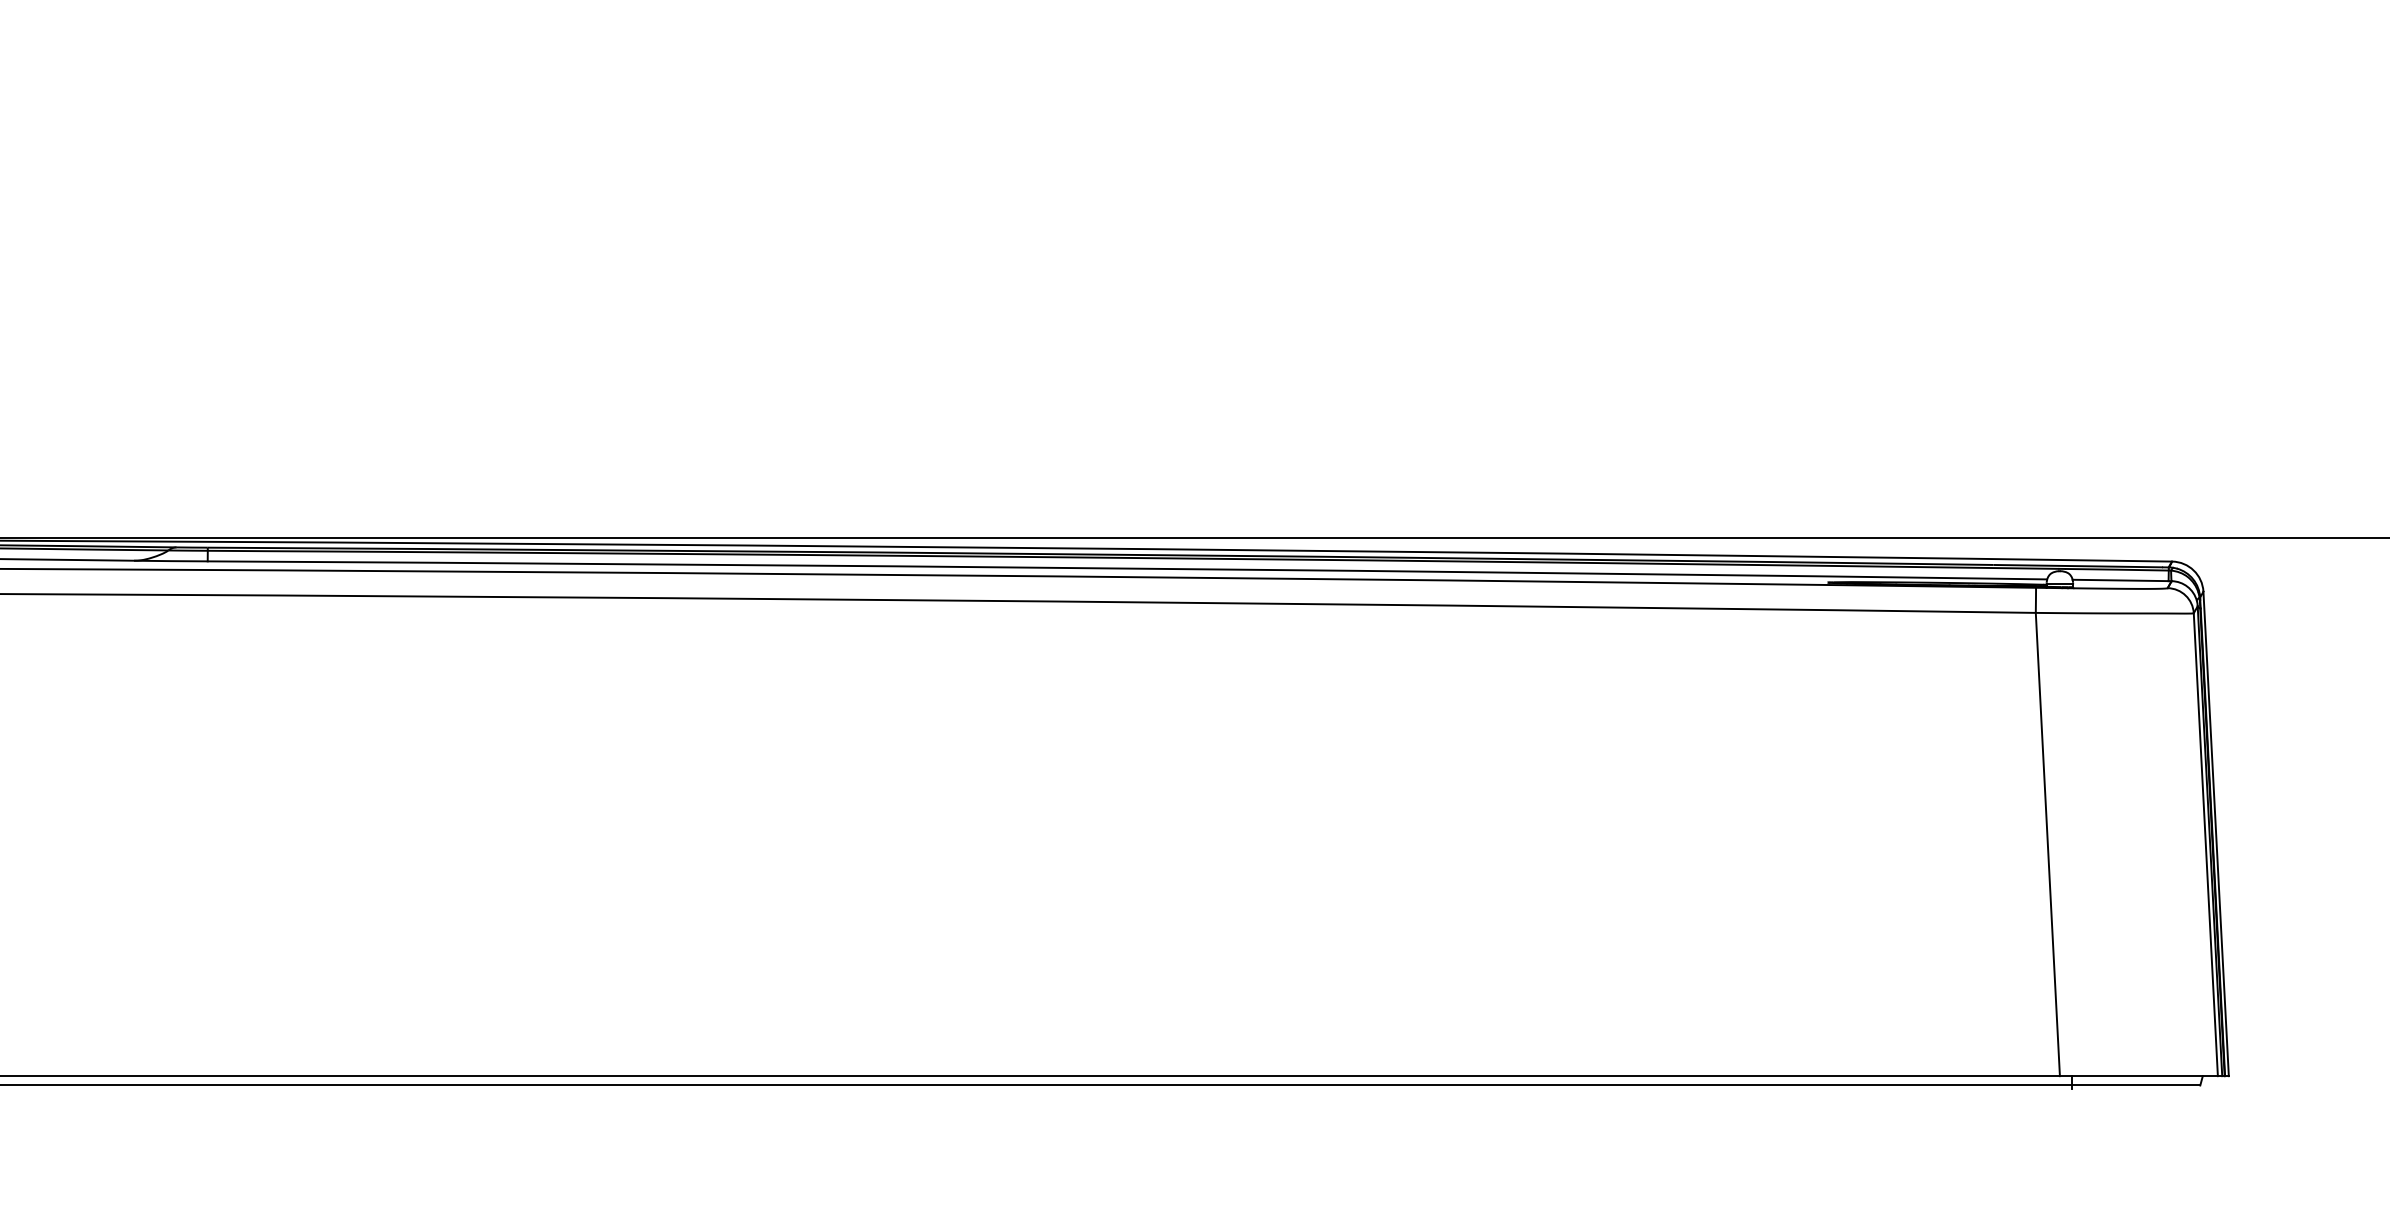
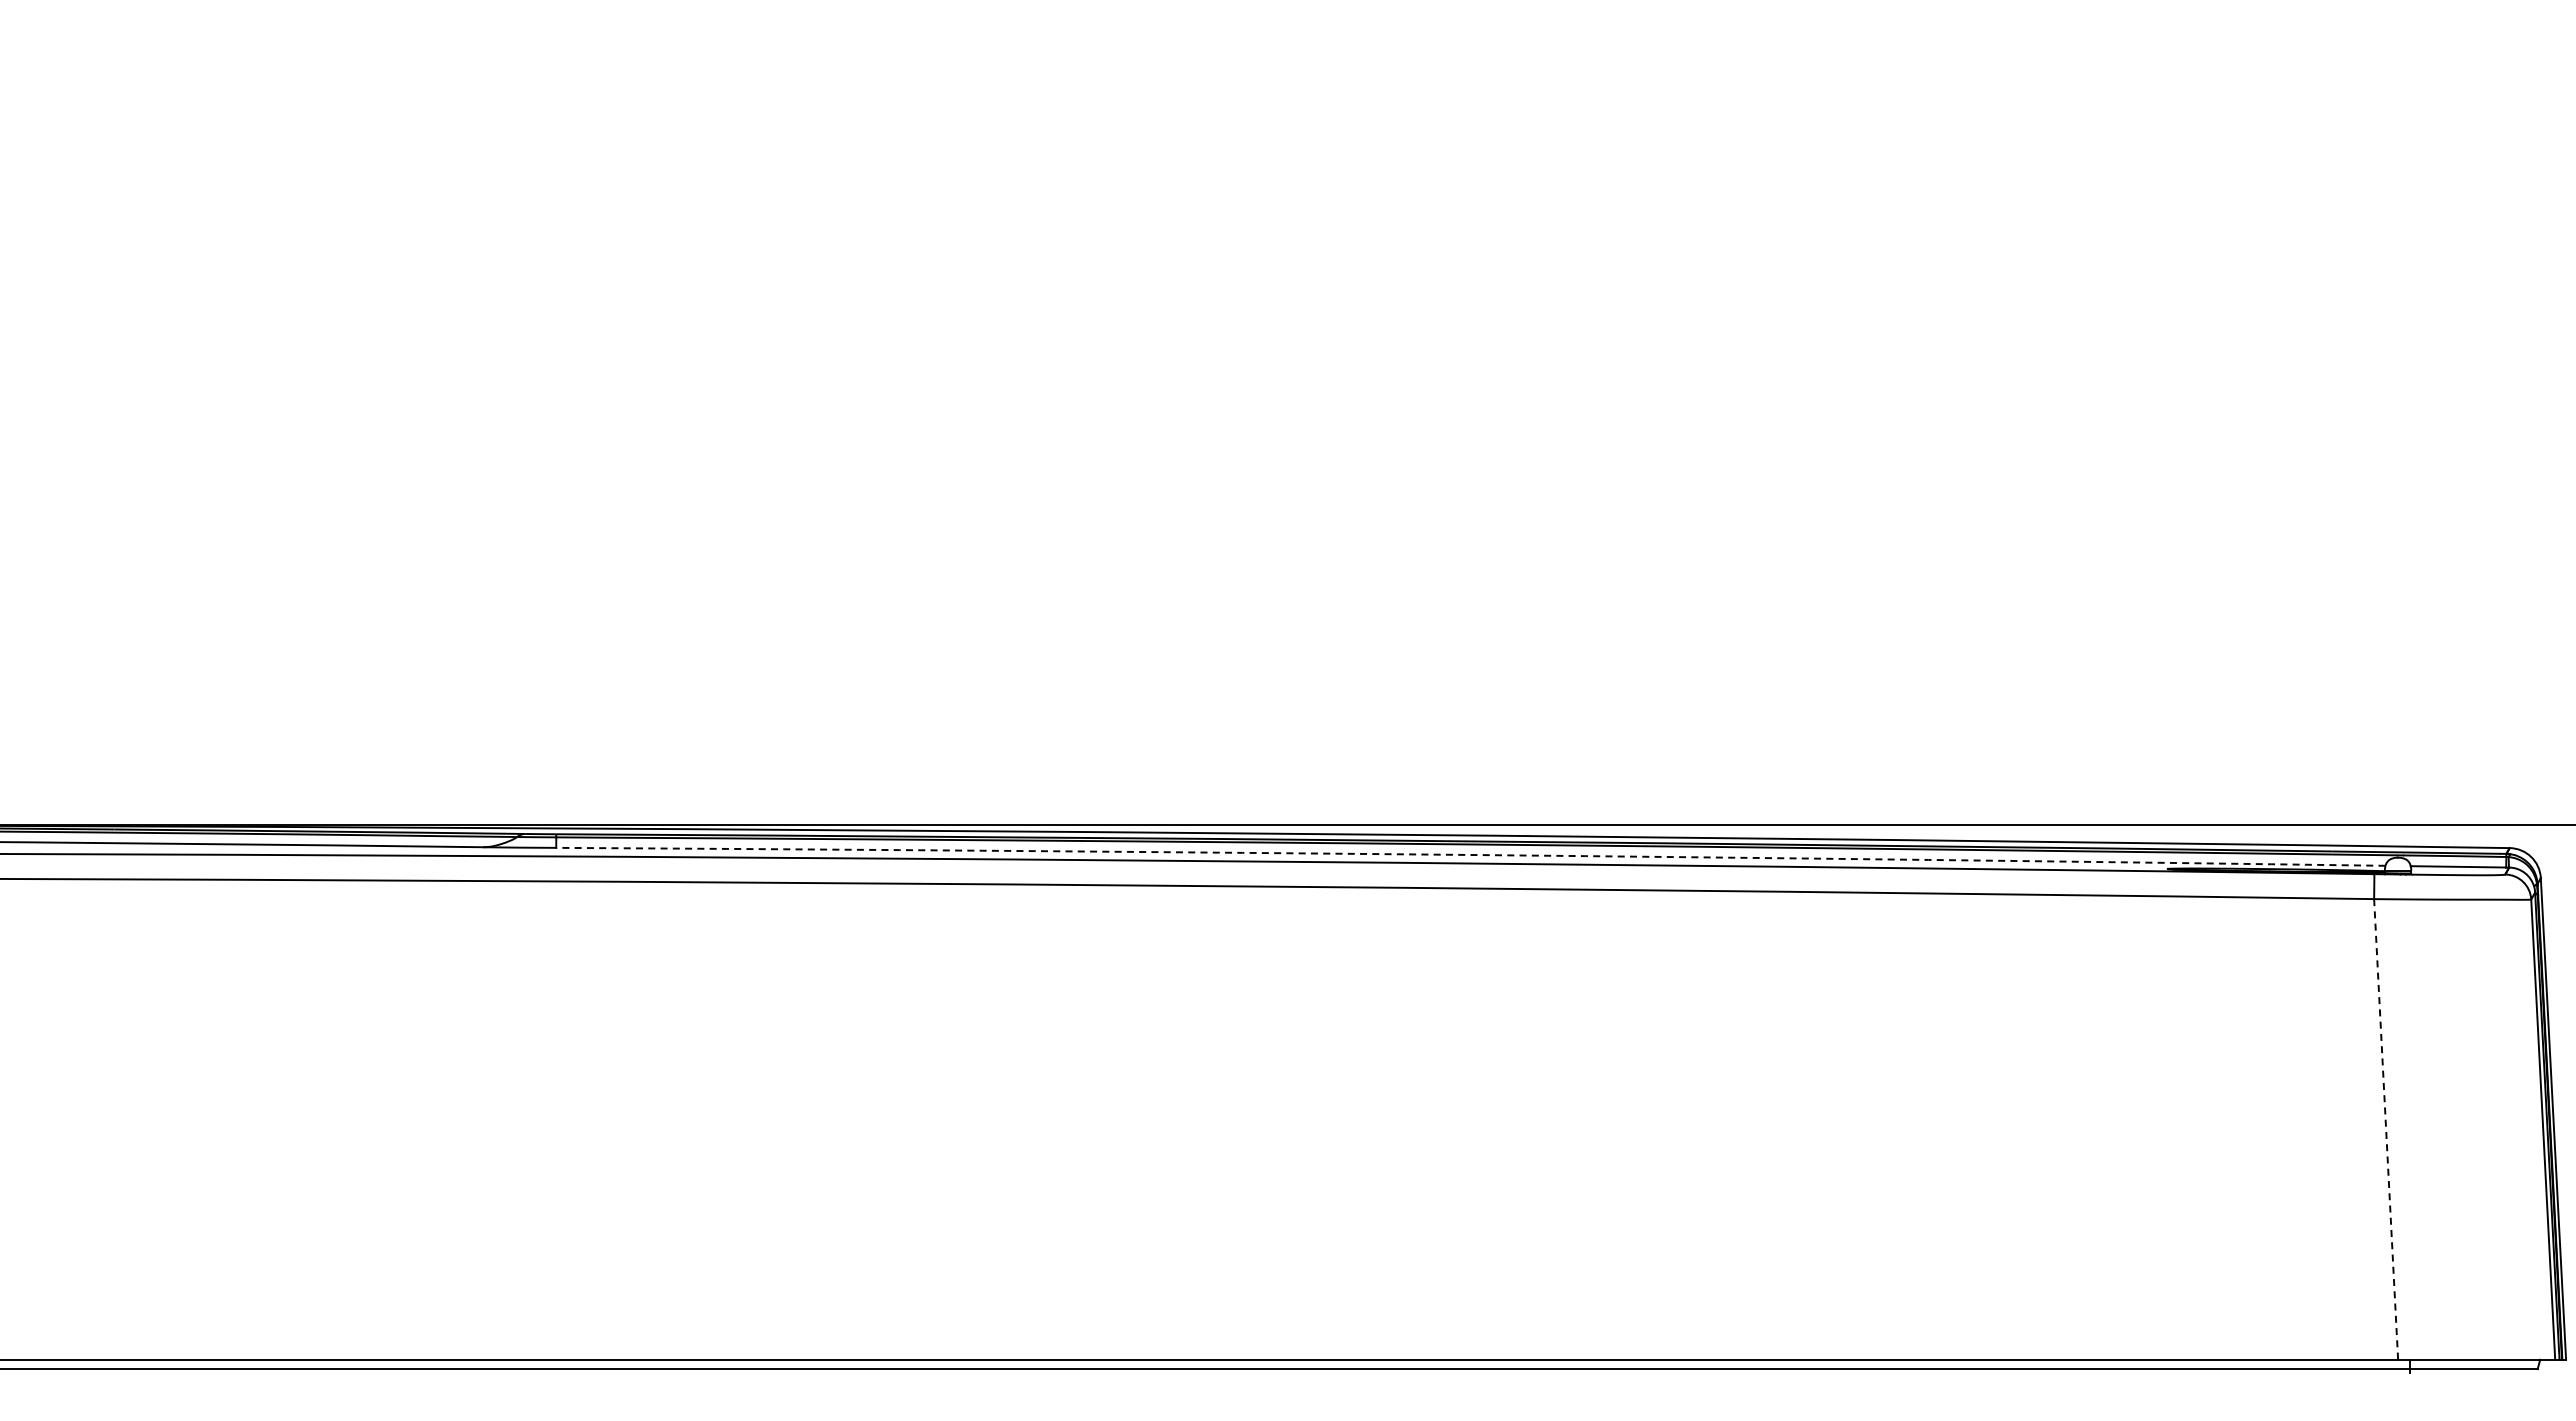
arc: (1127, 568) -> (1470, 854), solid -> dashed
line: (2048, 844) -> (2386, 1129), solid -> dashed

